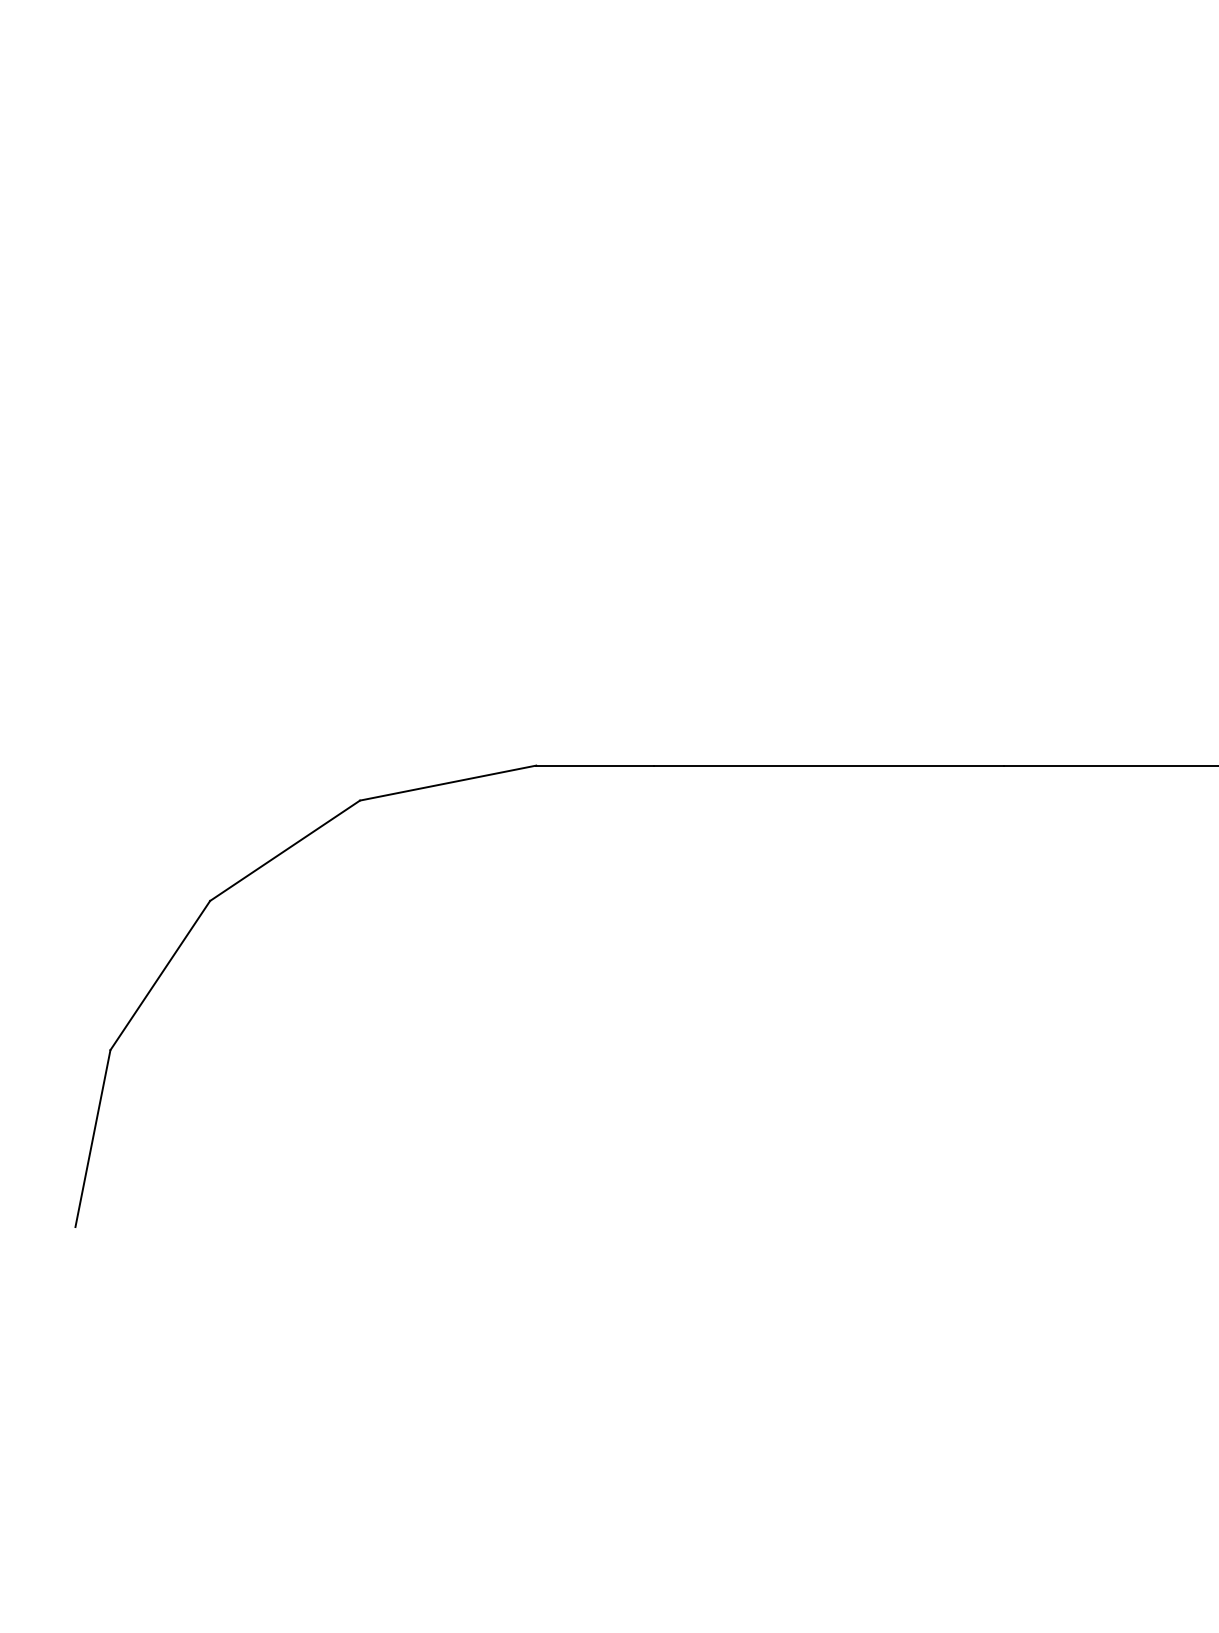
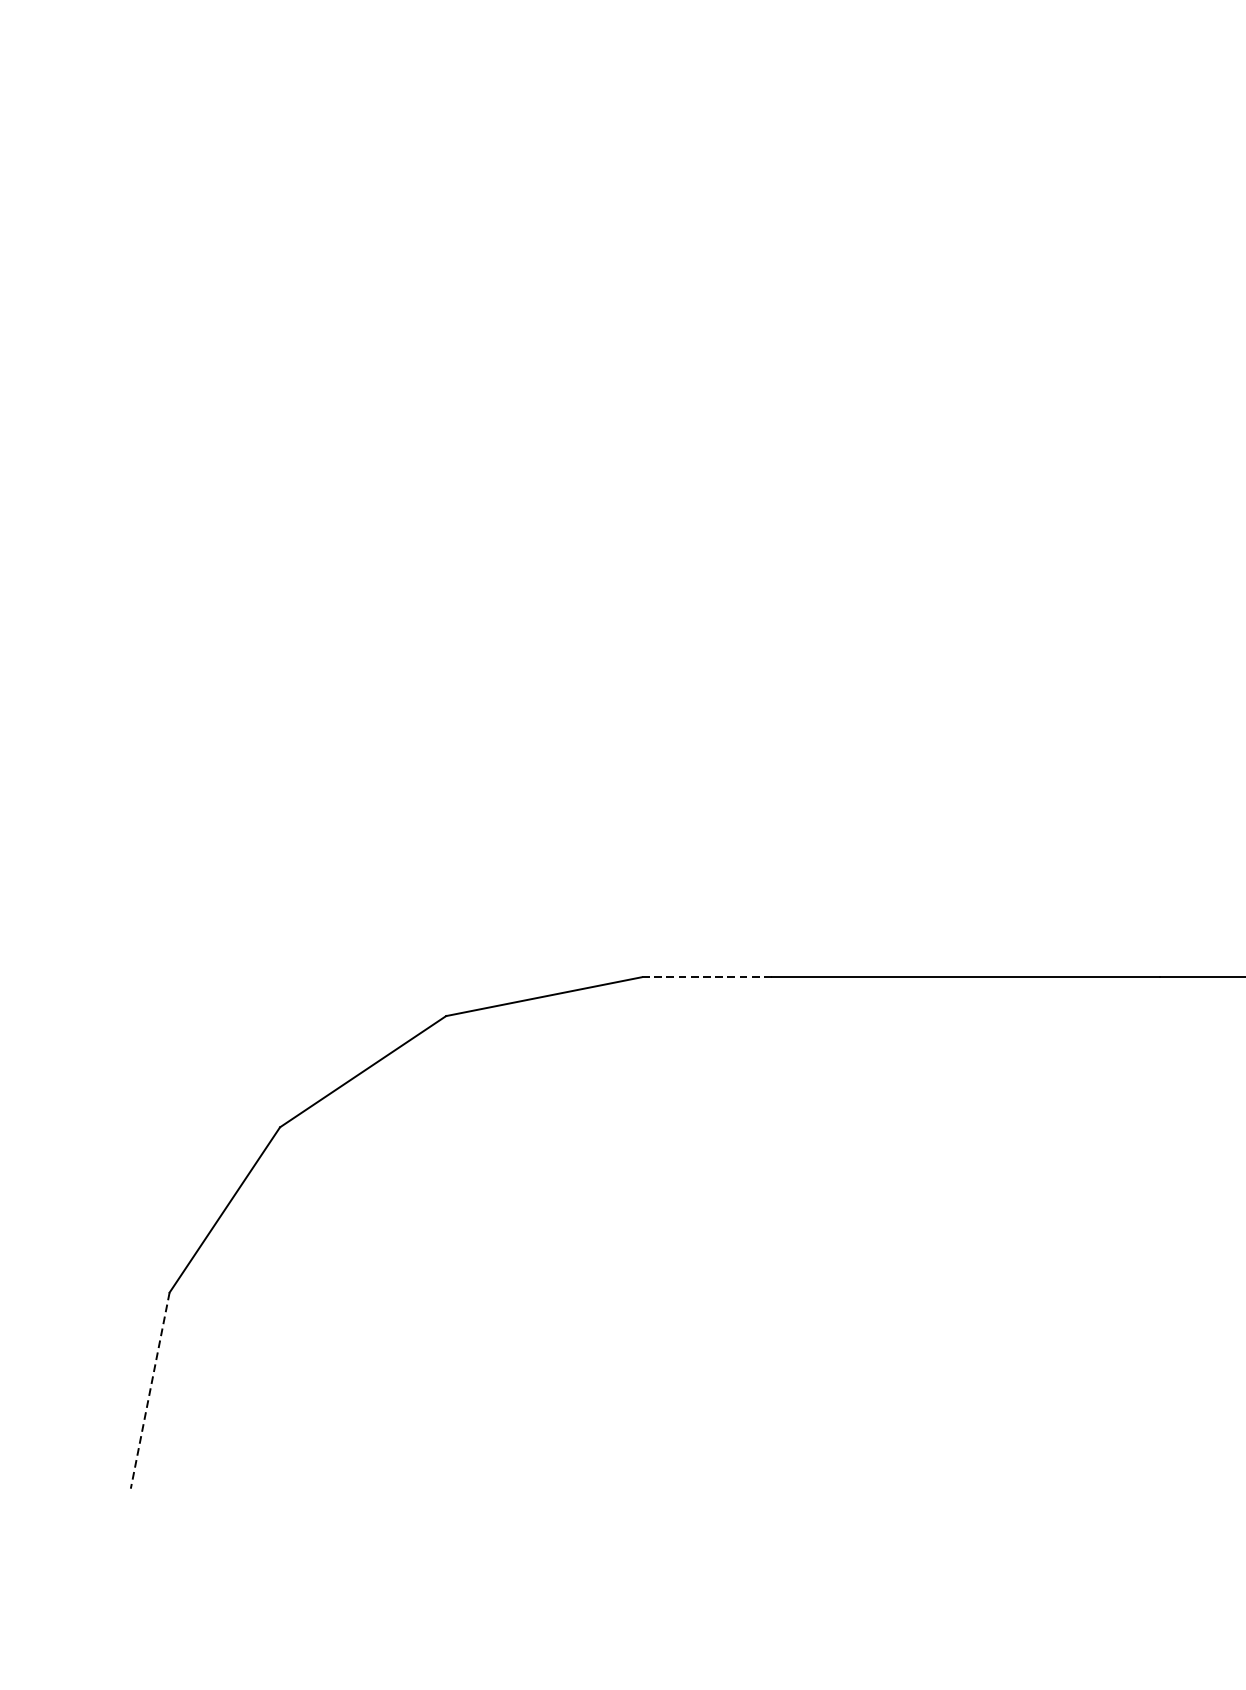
line: (595, 765) -> (707, 977), solid -> dashed
line: (92, 1139) -> (149, 1391), solid -> dashed

